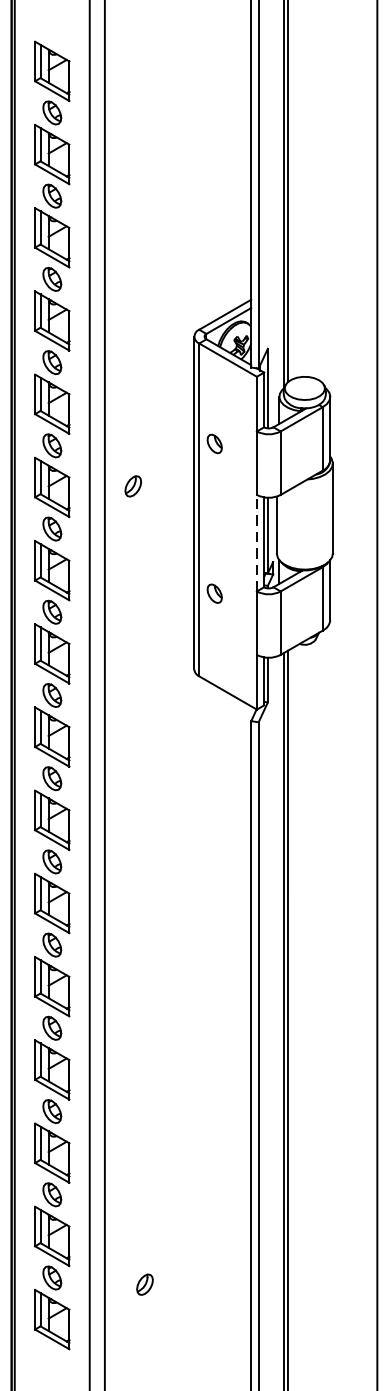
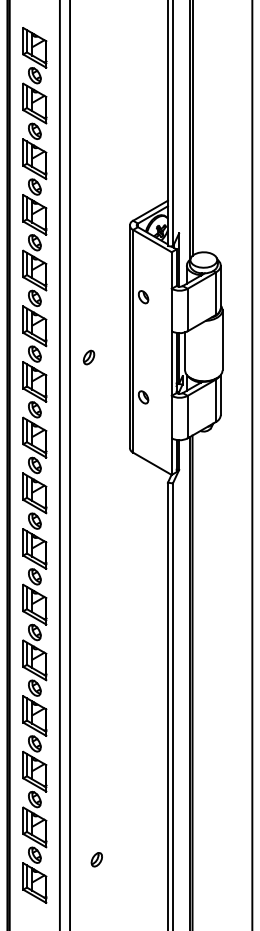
part: (132, 486) -> (88, 357), moved
line: (256, 543) -> (171, 363), dashed -> solid

